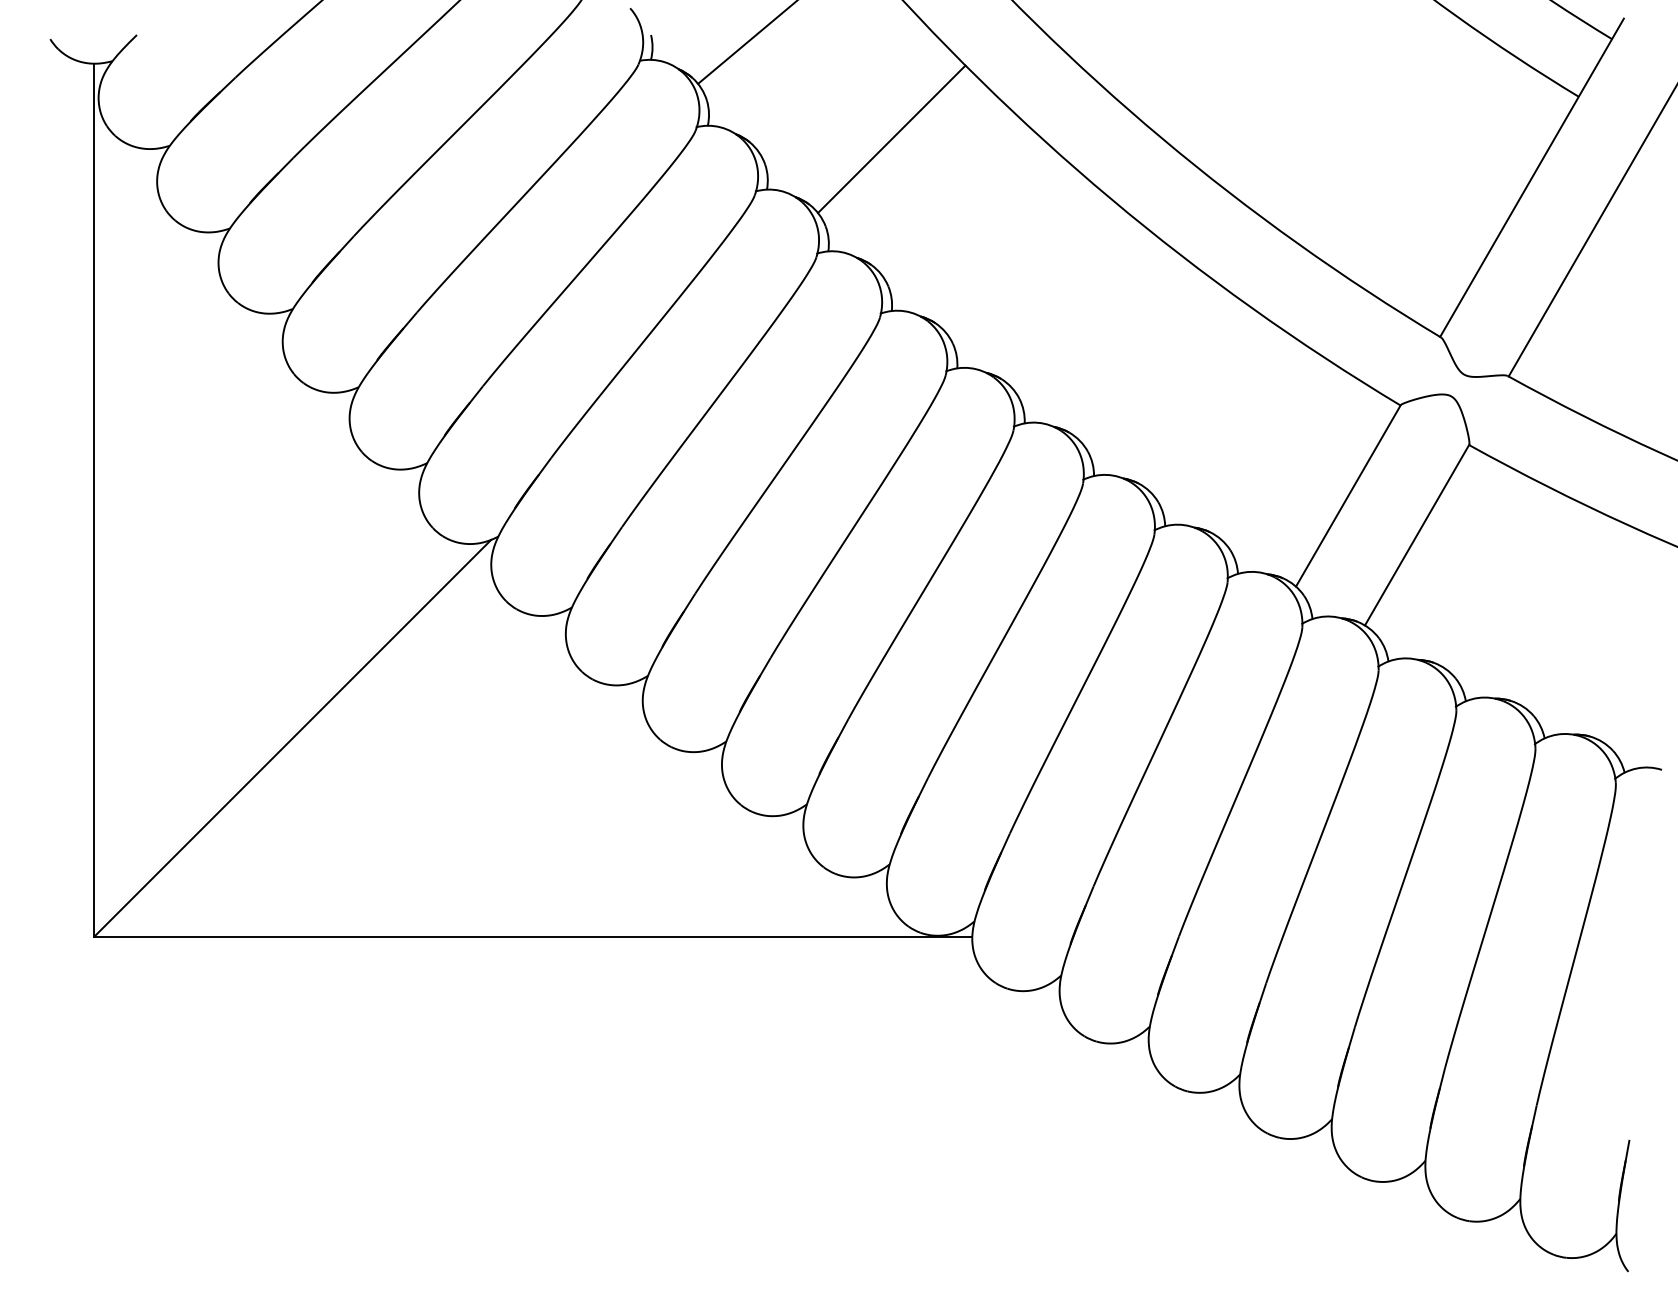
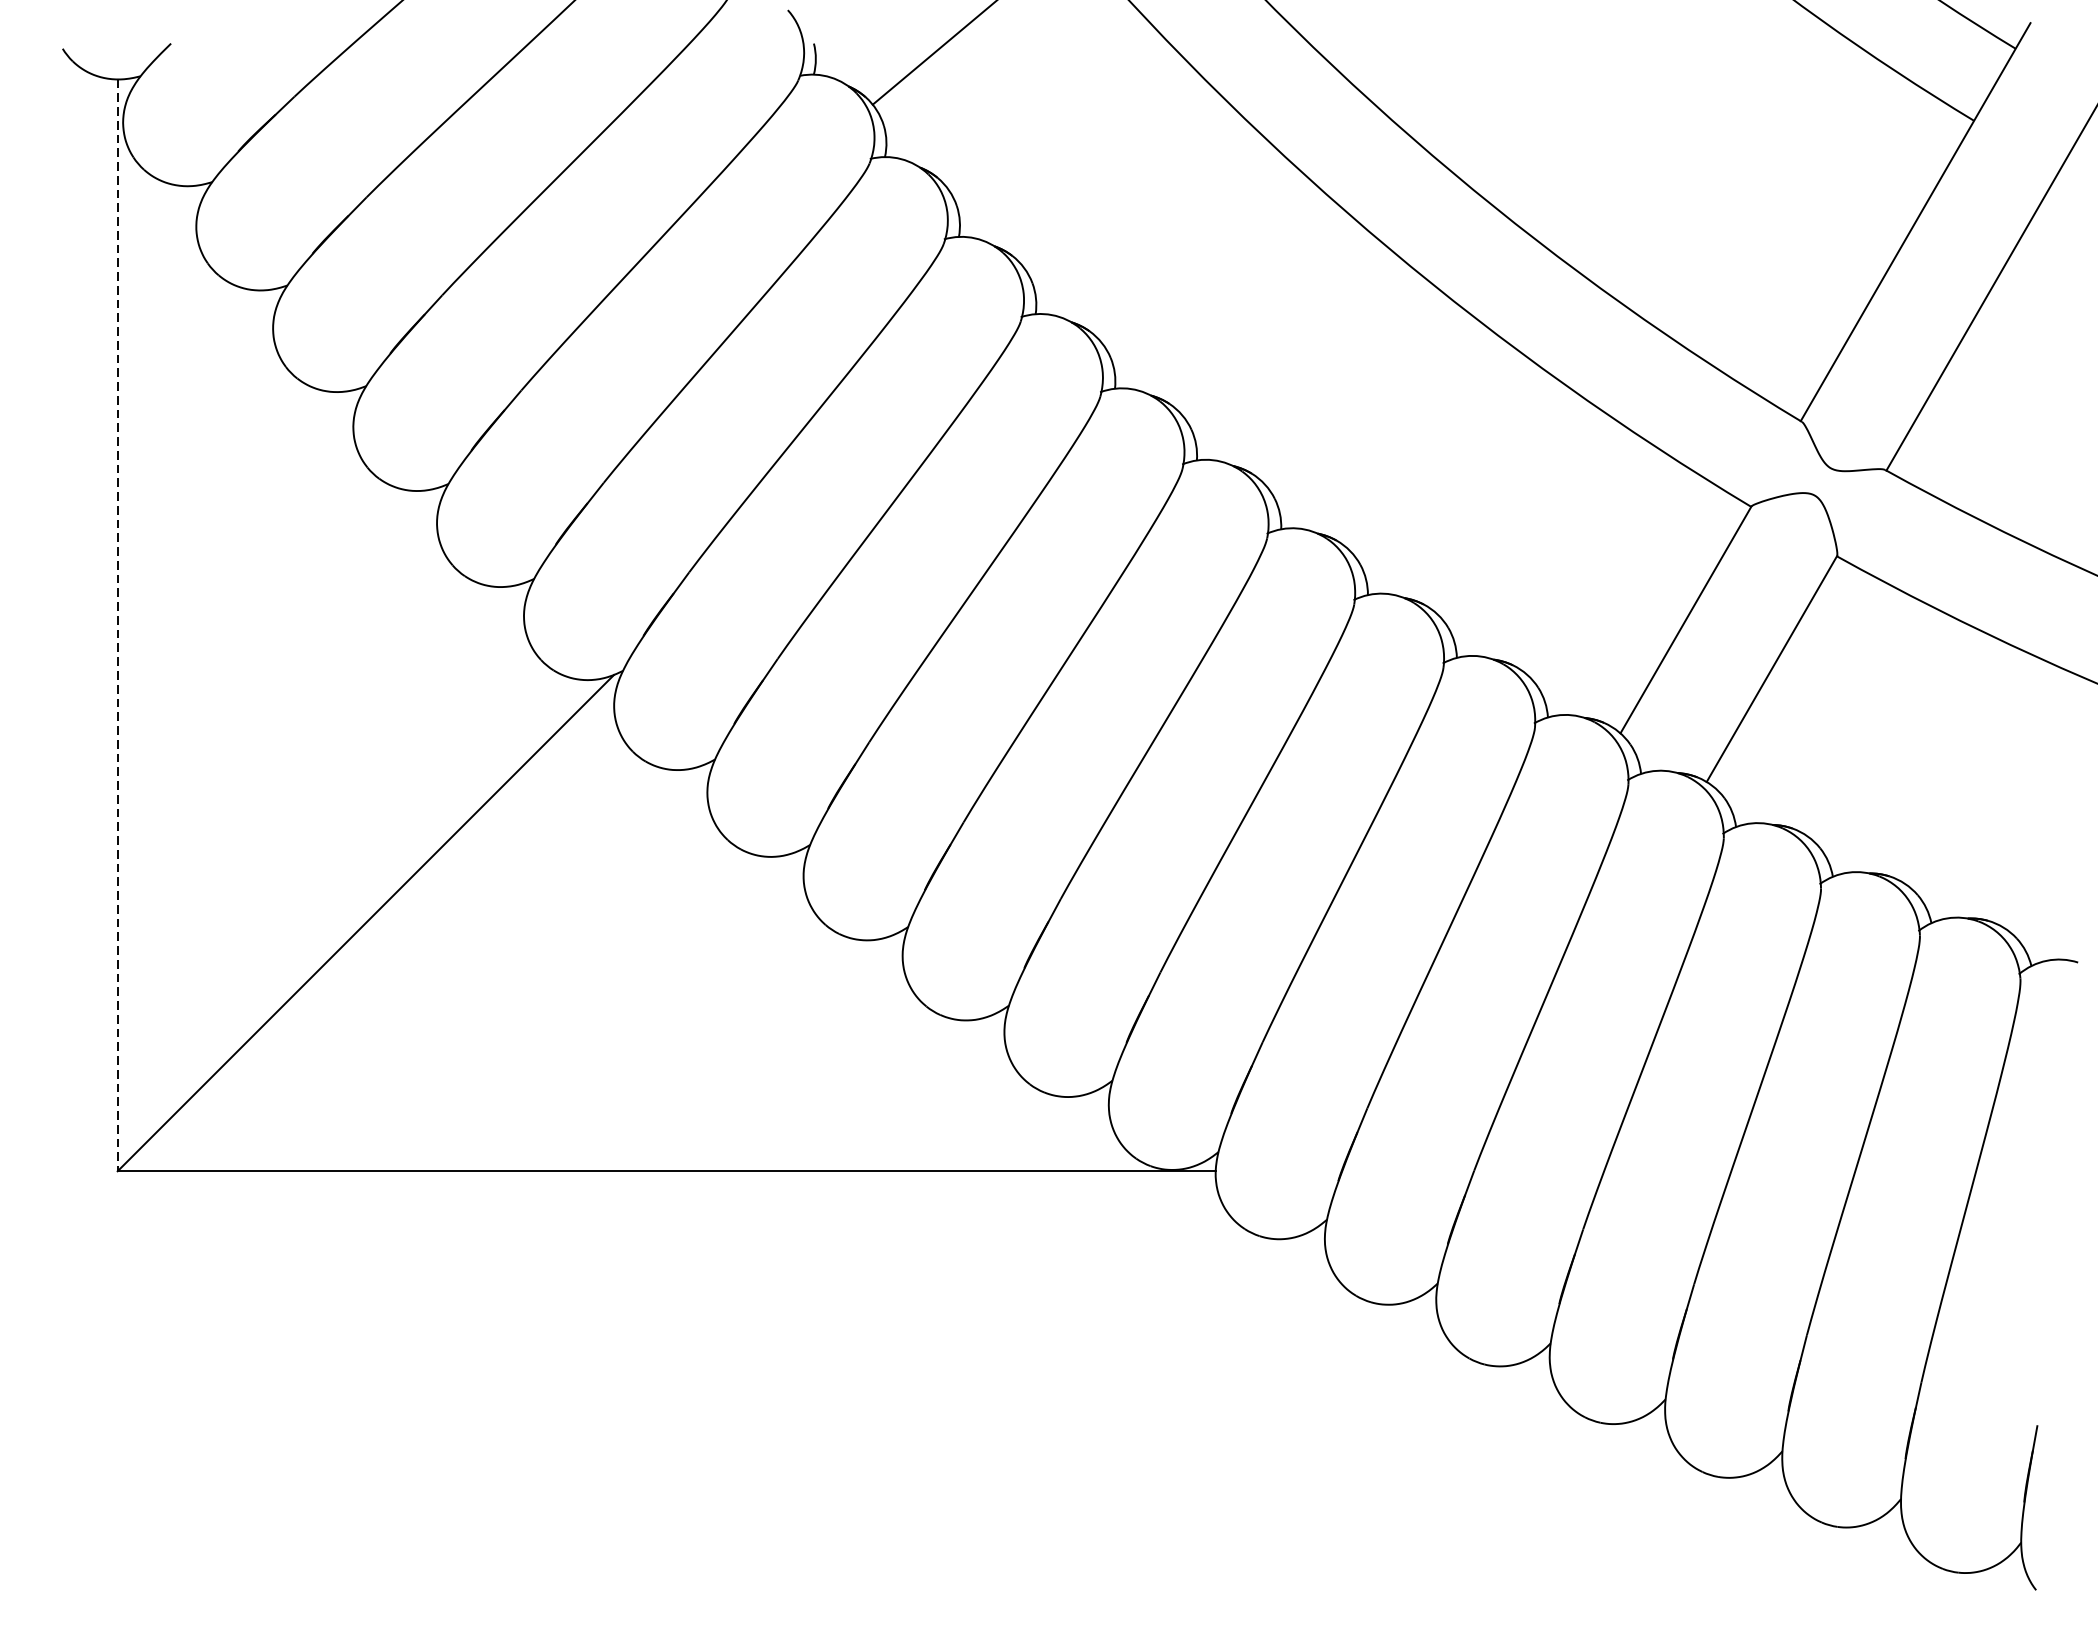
line: (891, 139) -> (1114, 174), removed
line: (94, 500) -> (118, 625), solid -> dashed

